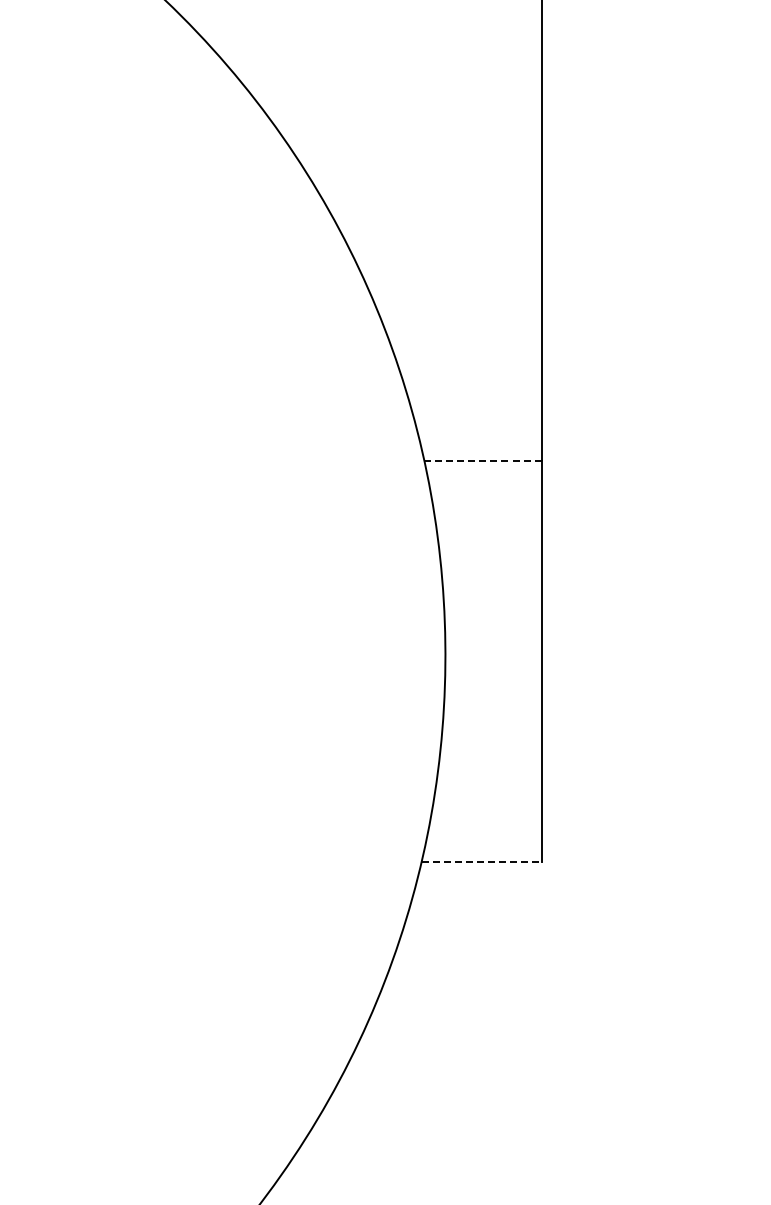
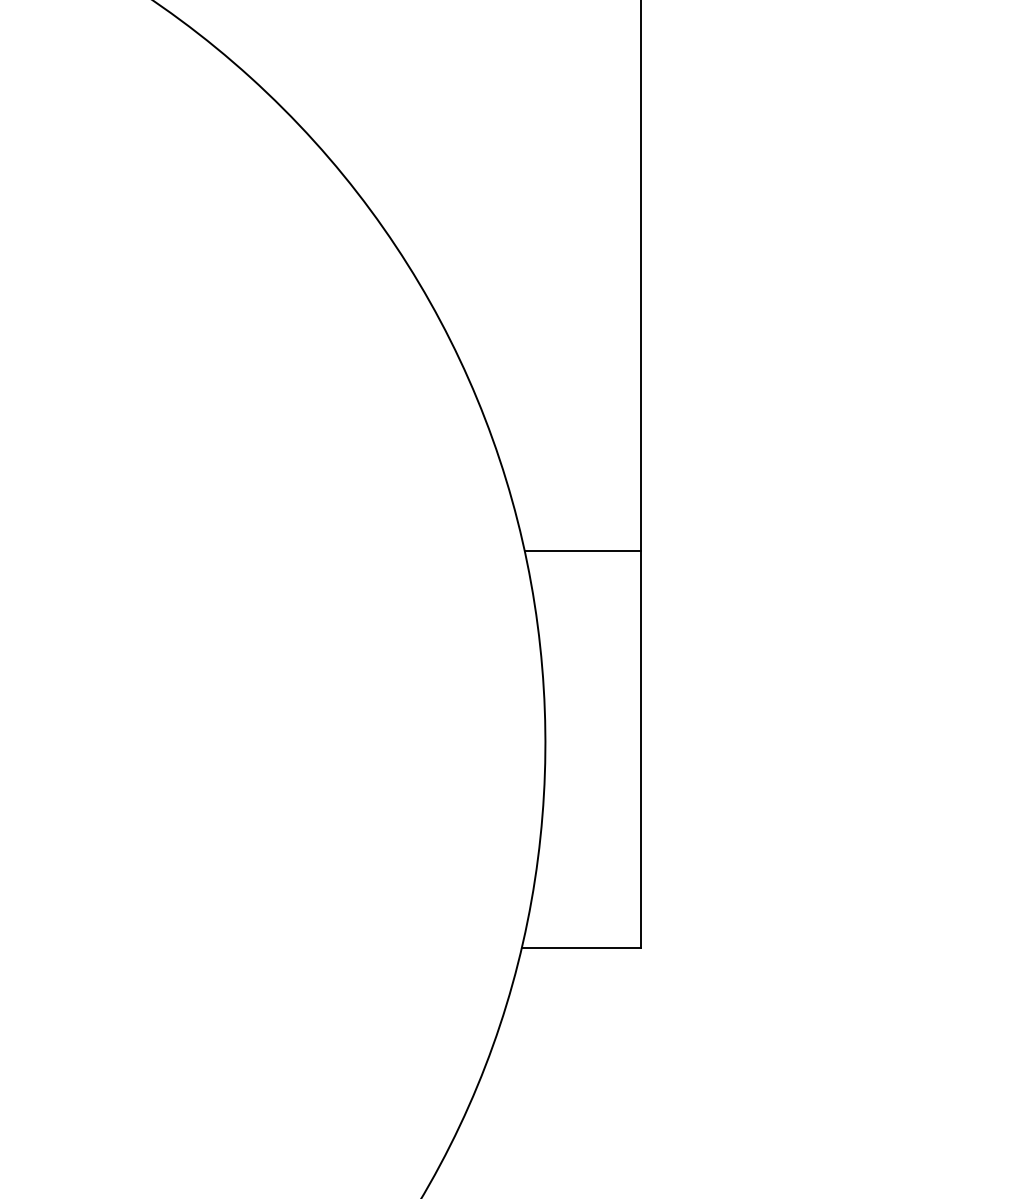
line: (482, 461) -> (582, 550), dashed -> solid
line: (481, 862) -> (581, 948), dashed -> solid

